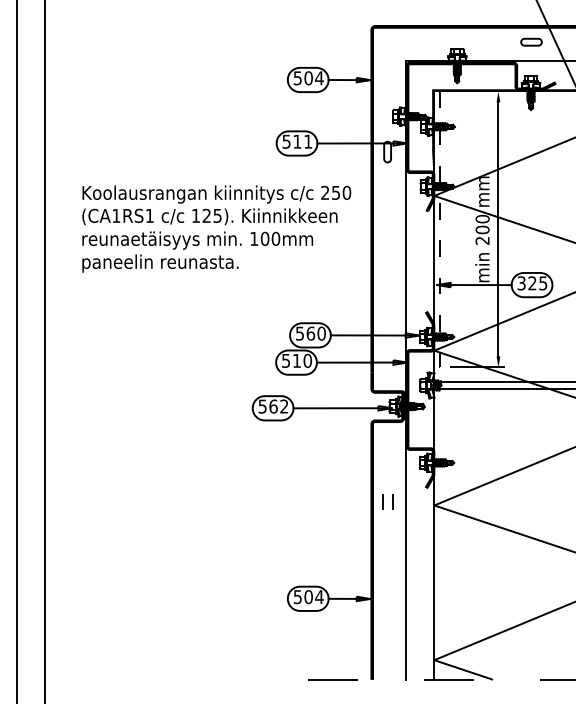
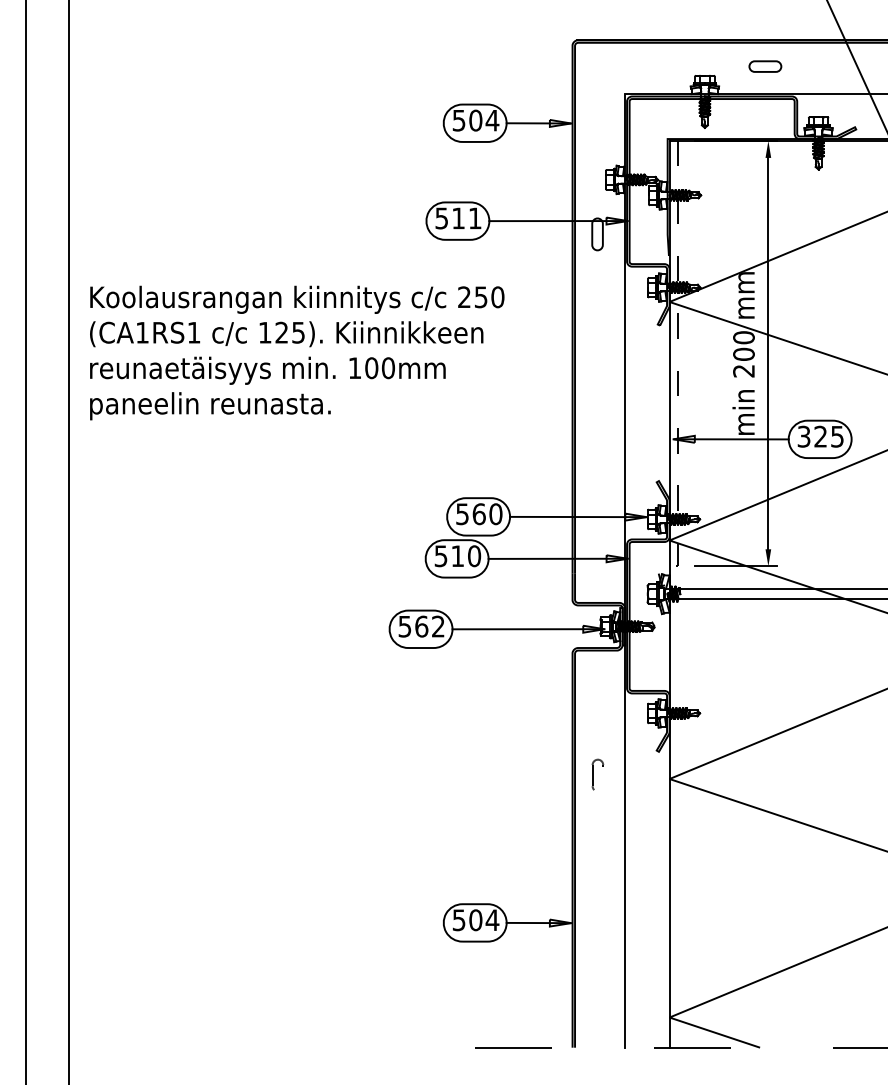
part: (531, 41) -> (765, 65), moved
text: (216, 228) -> (296, 352), moved
part: (387, 502) -> (597, 774), size x0.71

